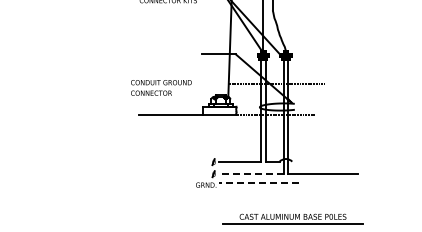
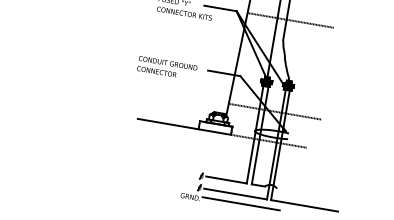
text: (161, 87) -> (167, 67), moved
line: (251, 174) -> (235, 194), dashed -> solid
line: (258, 183) -> (241, 204), dashed -> solid

